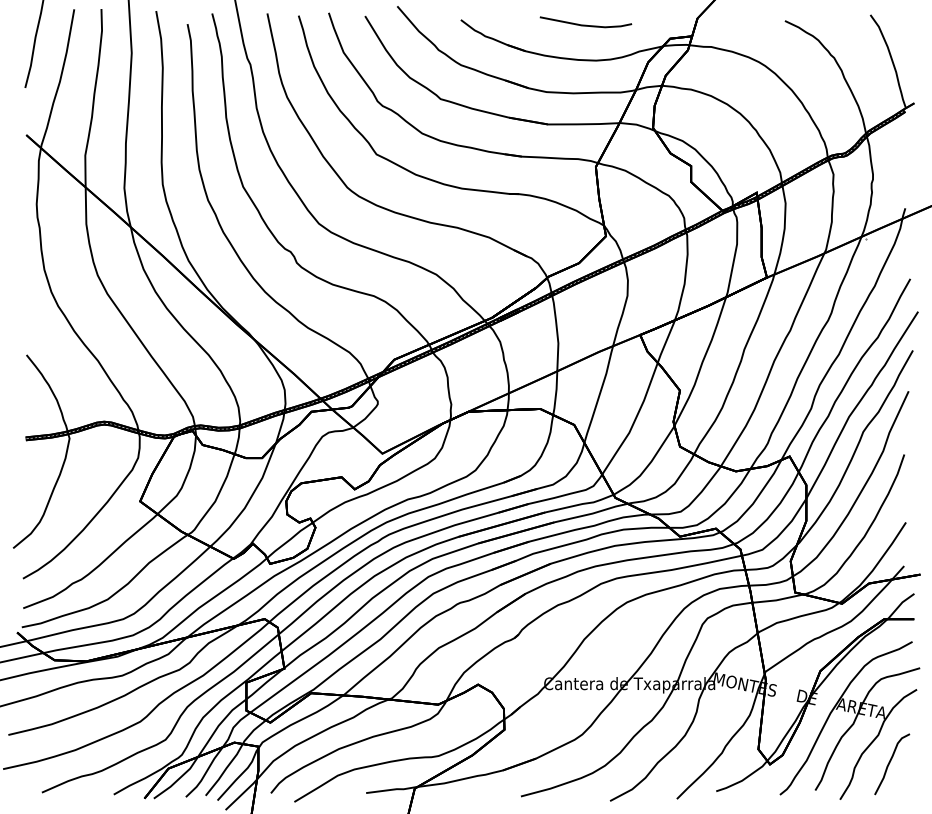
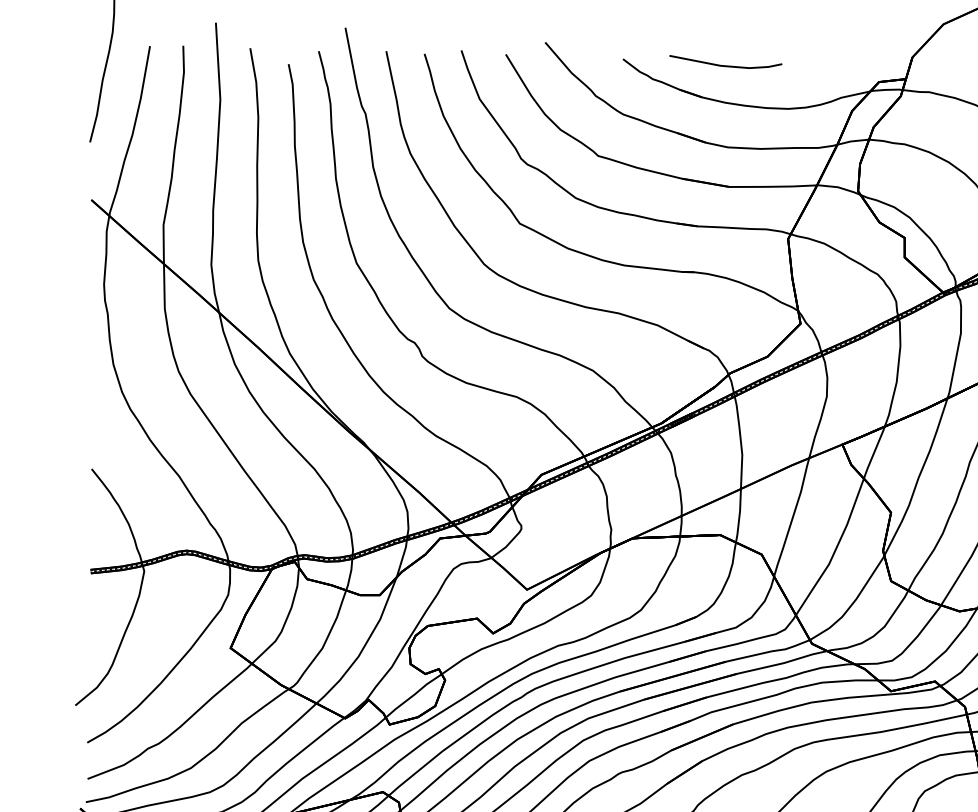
line: (585, 24) -> (725, 64), moved

